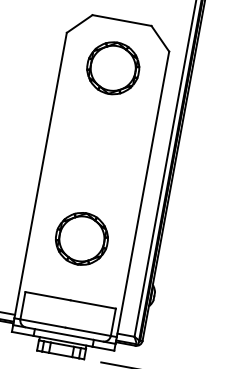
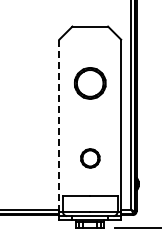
part: (113, 68) -> (90, 83), moved
line: (40, 176) -> (59, 126), solid -> dashed
part: (82, 239) -> (90, 158), size x0.6

